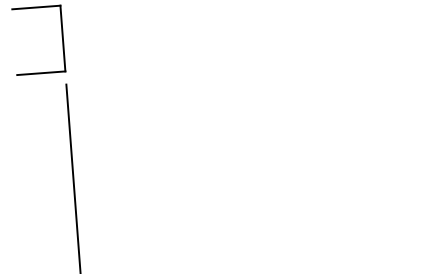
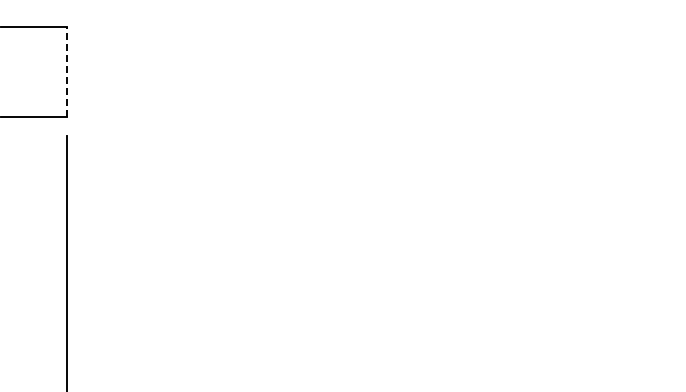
line: (62, 38) -> (66, 71), solid -> dashed

